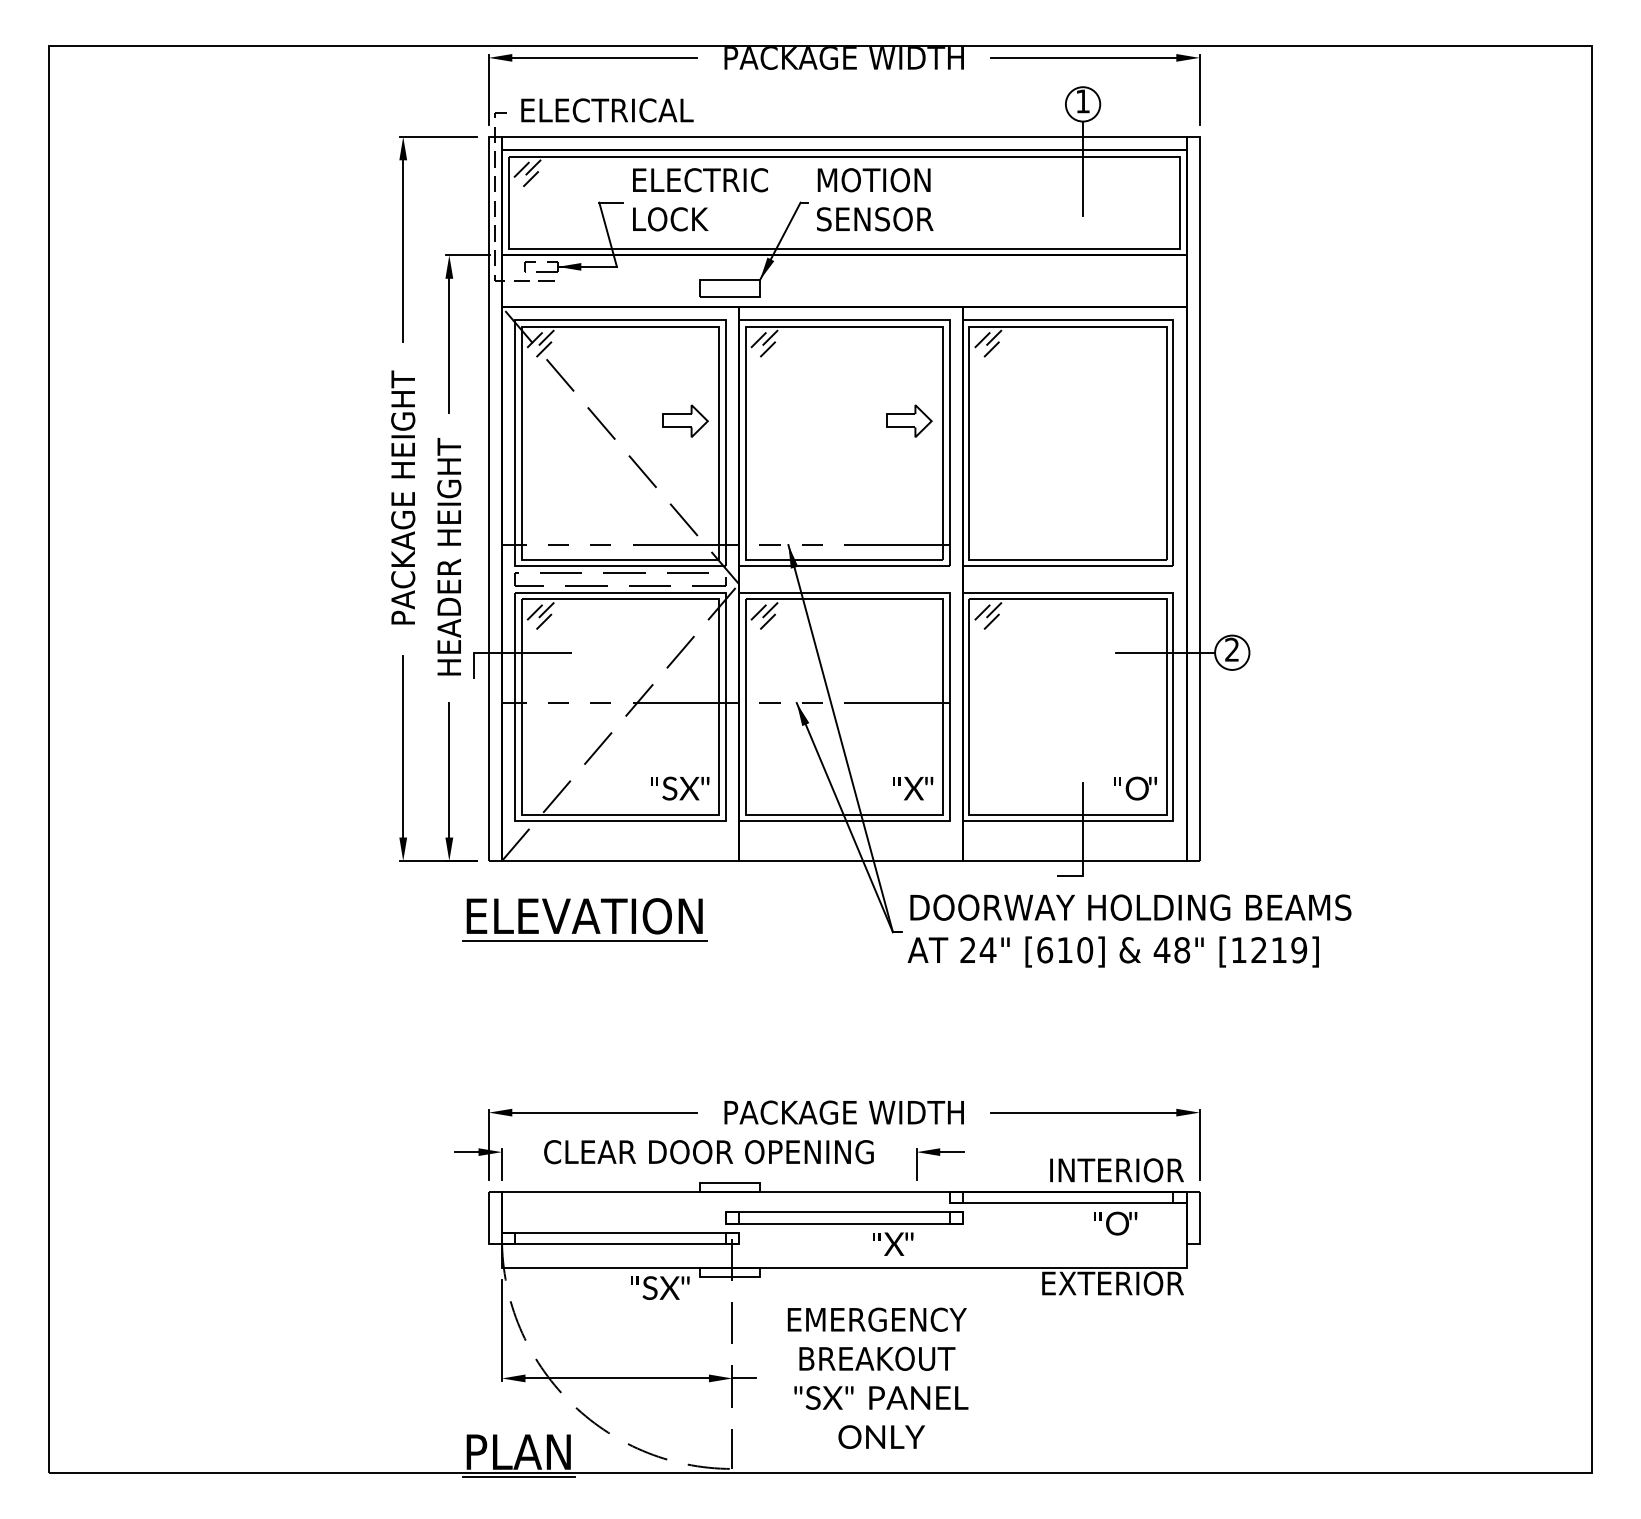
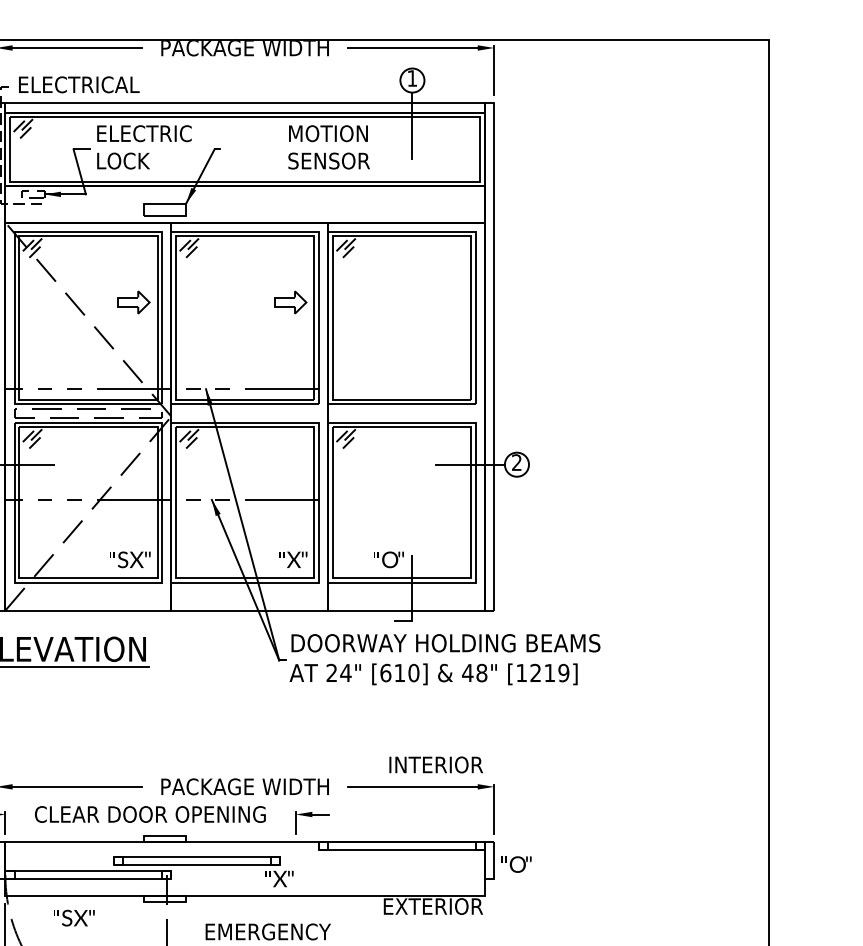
text: (875, 199) -> (329, 147), moved
text: (1135, 788) -> (388, 559), moved
text: (1116, 1170) -> (435, 765), moved
part: (844, 1217) -> (197, 860), moved
text: (1115, 1223) -> (516, 864), moved
text: (660, 1287) -> (74, 917), moved

